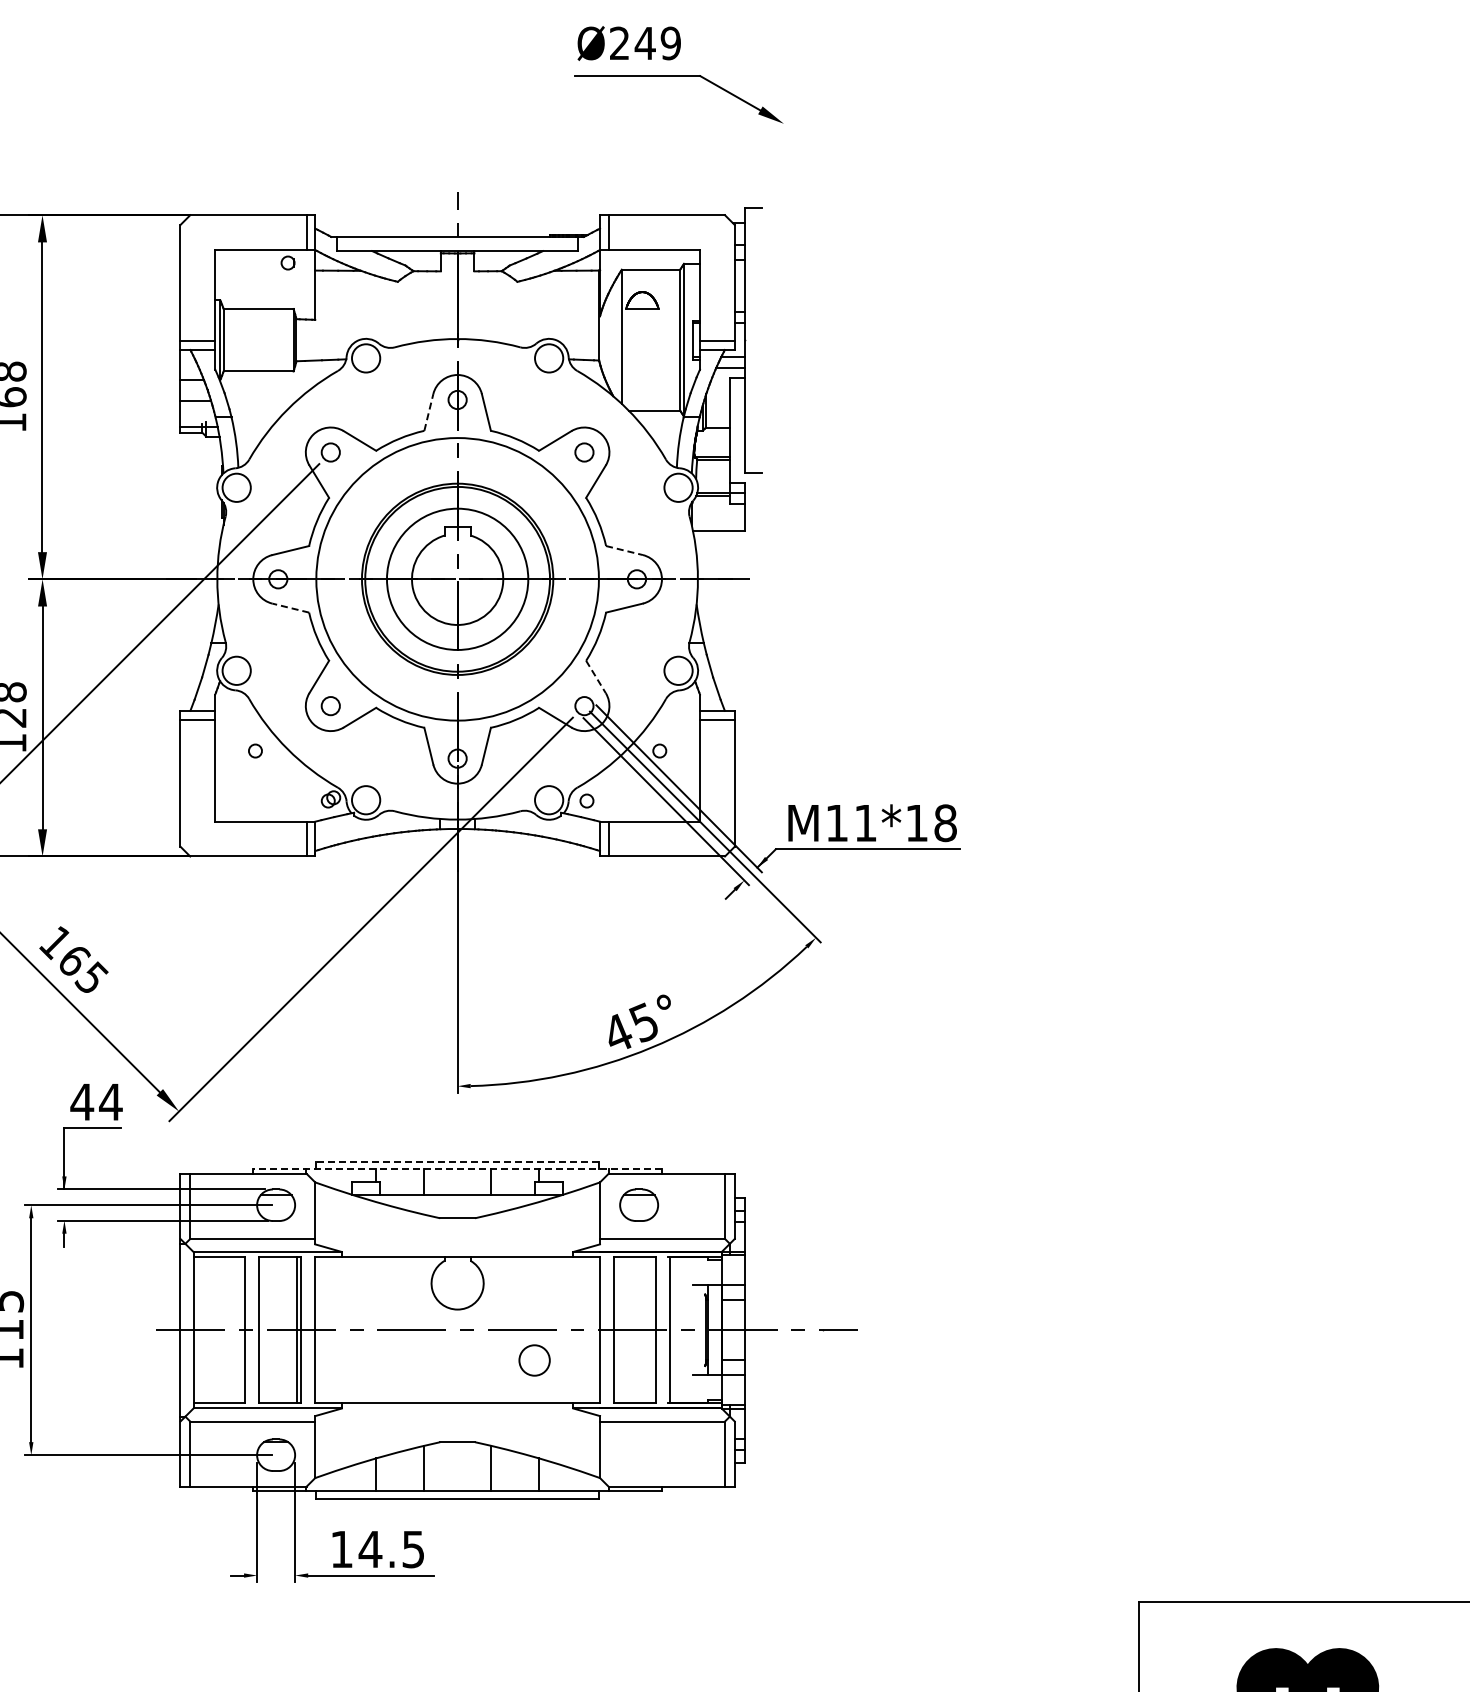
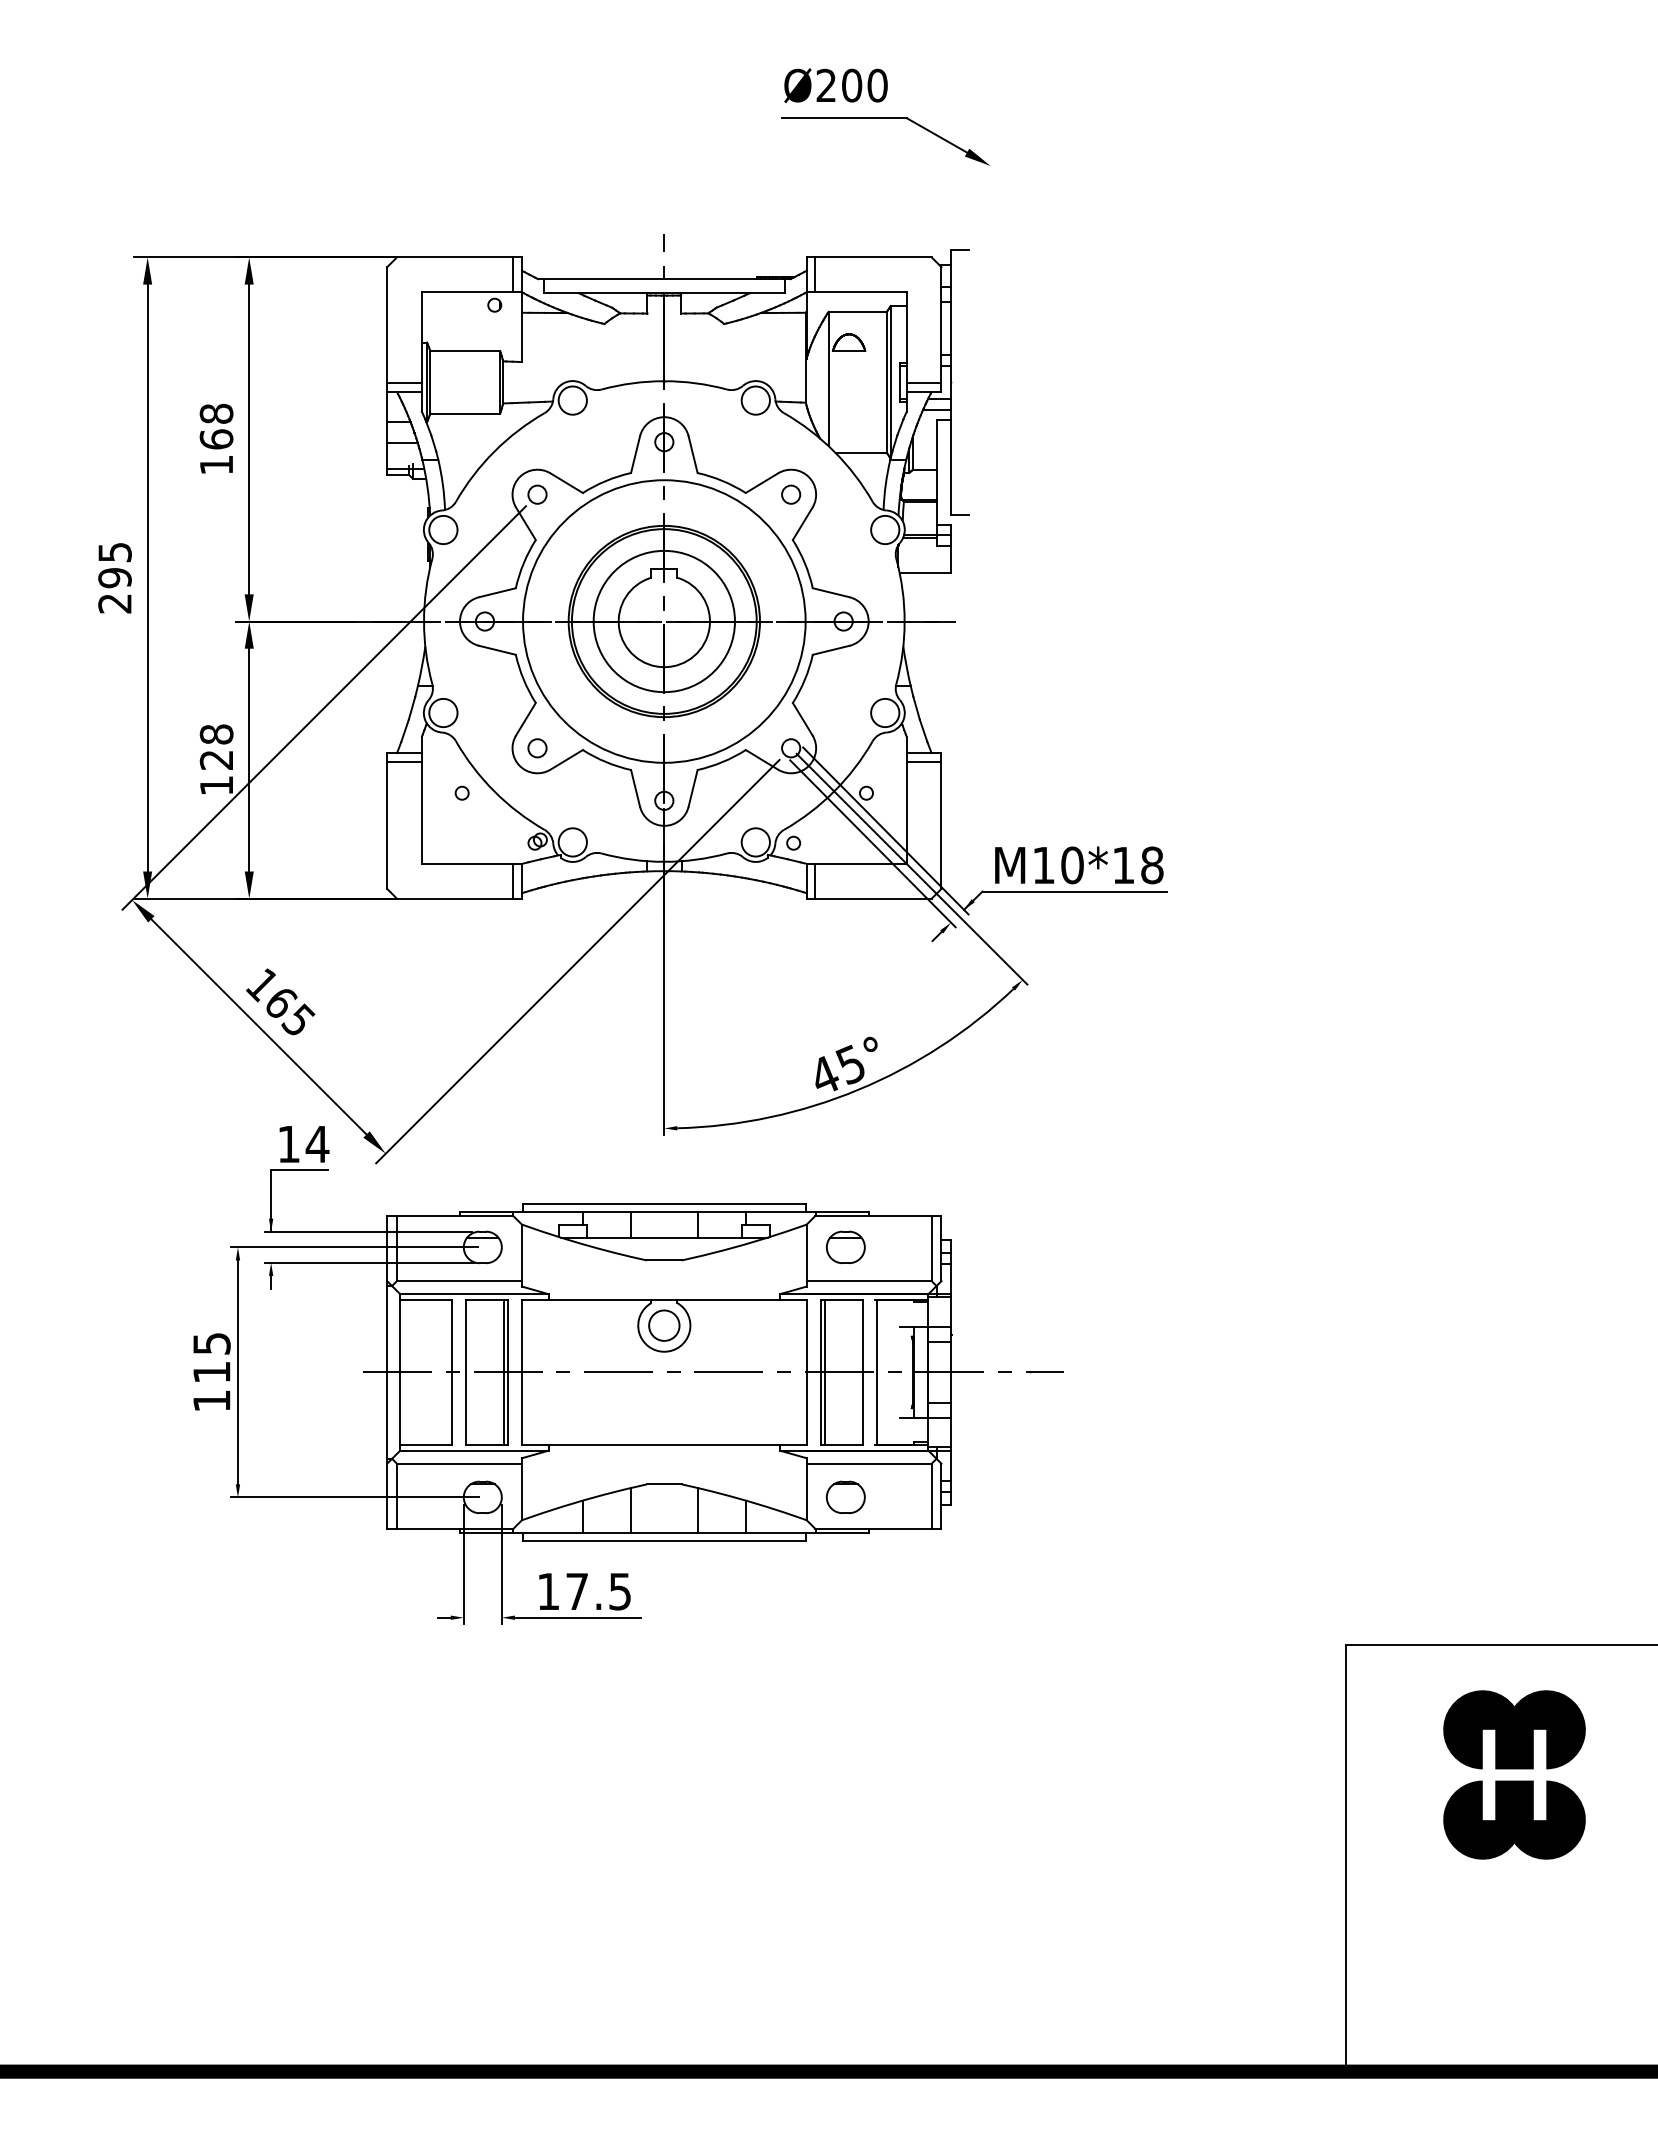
text: (657, 43) -> (864, 85), Ø249 -> Ø200
line: (428, 412) -> (635, 454), dashed -> solid
line: (624, 550) -> (831, 592), dashed -> solid
line: (290, 608) -> (497, 650), dashed -> solid
line: (595, 677) -> (802, 719), dashed -> solid
text: (865, 823) -> (1072, 865), M11*18 -> M10*18
text: (81, 1102) -> (288, 1144), 44 -> 14
line: (456, 1161) -> (663, 1203), dashed -> solid
line: (456, 1169) -> (663, 1211), dashed -> solid
line: (617, 1330) -> (824, 1372), added
circle: (534, 1360) -> (664, 1325), moved
part: (638, 1454) -> (845, 1496), added
text: (370, 1549) -> (577, 1591), 14.5 -> 17.5

